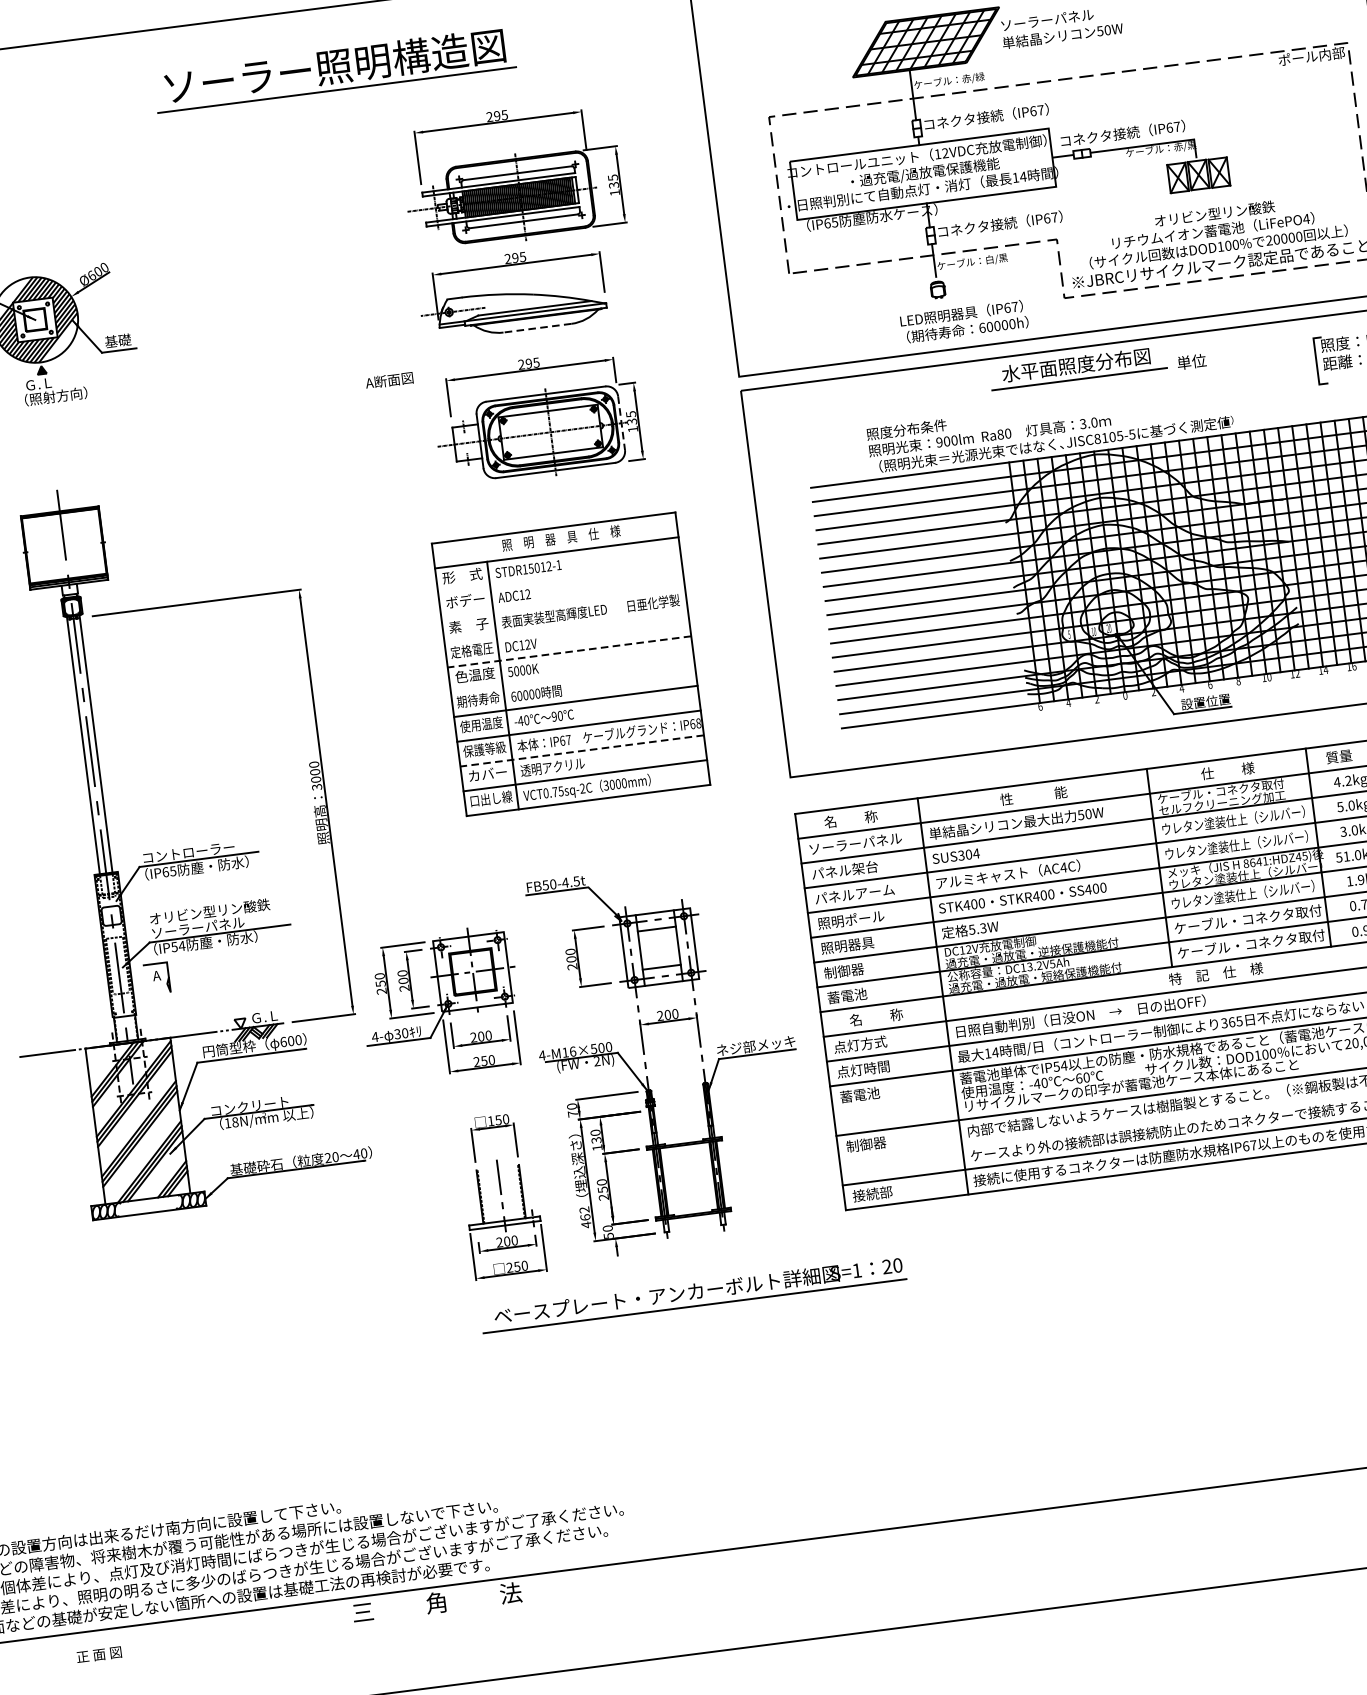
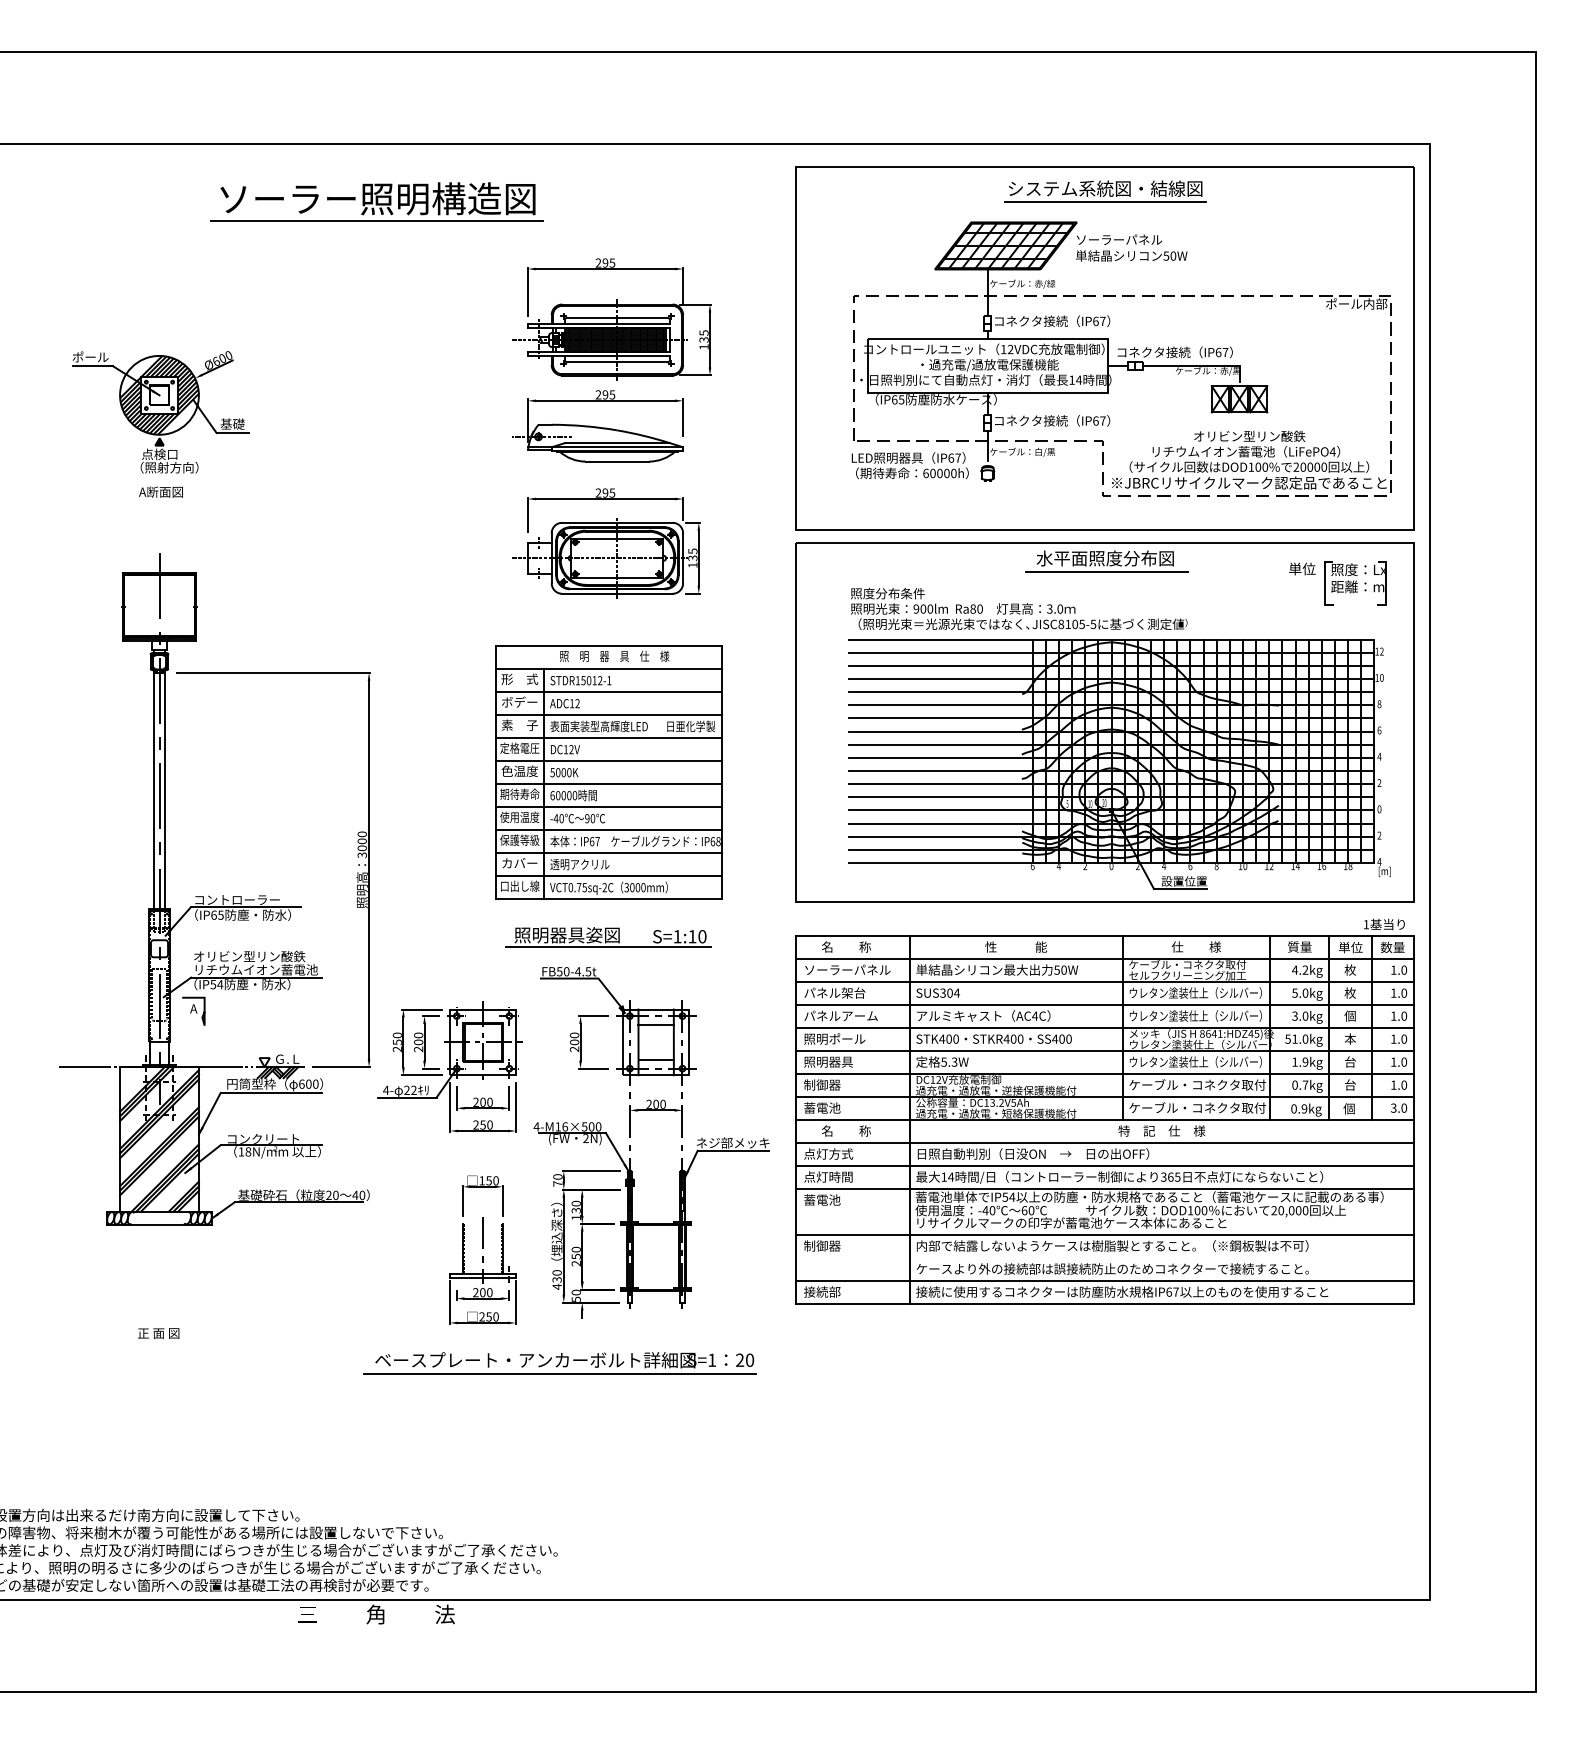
part: (333, 69) -> (376, 201), moved
text: (963, 321) -> (909, 465), moved
line: (537, 328) -> (617, 461), dashed -> solid
text: (1191, 361) -> (1302, 568), moved
text: (388, 379) -> (160, 491), moved
text: (43, 383) -> (159, 454), Ｇ.Ｌ -> 点検口
line: (622, 423) -> (683, 558), dashed -> solid
text: (1050, 427) -> (1019, 608), moved
line: (559, 578) -> (608, 692), added
line: (562, 602) -> (608, 715), added
line: (566, 627) -> (608, 738), added
line: (569, 652) -> (608, 761), dashed -> solid
line: (572, 677) -> (608, 784), added
line: (581, 751) -> (608, 853), dashed -> solid
part: (593, 841) -> (608, 937), added
text: (217, 924) -> (255, 969), ソーラーパネル -> リチウムイオン蓄電池
text: (401, 1033) -> (410, 1090), 30 -> 22
text: (584, 1213) -> (556, 1276), 462 -> 430
part: (693, 1295) -> (559, 1363), moved
text: (99, 1654) -> (158, 1333), moved

